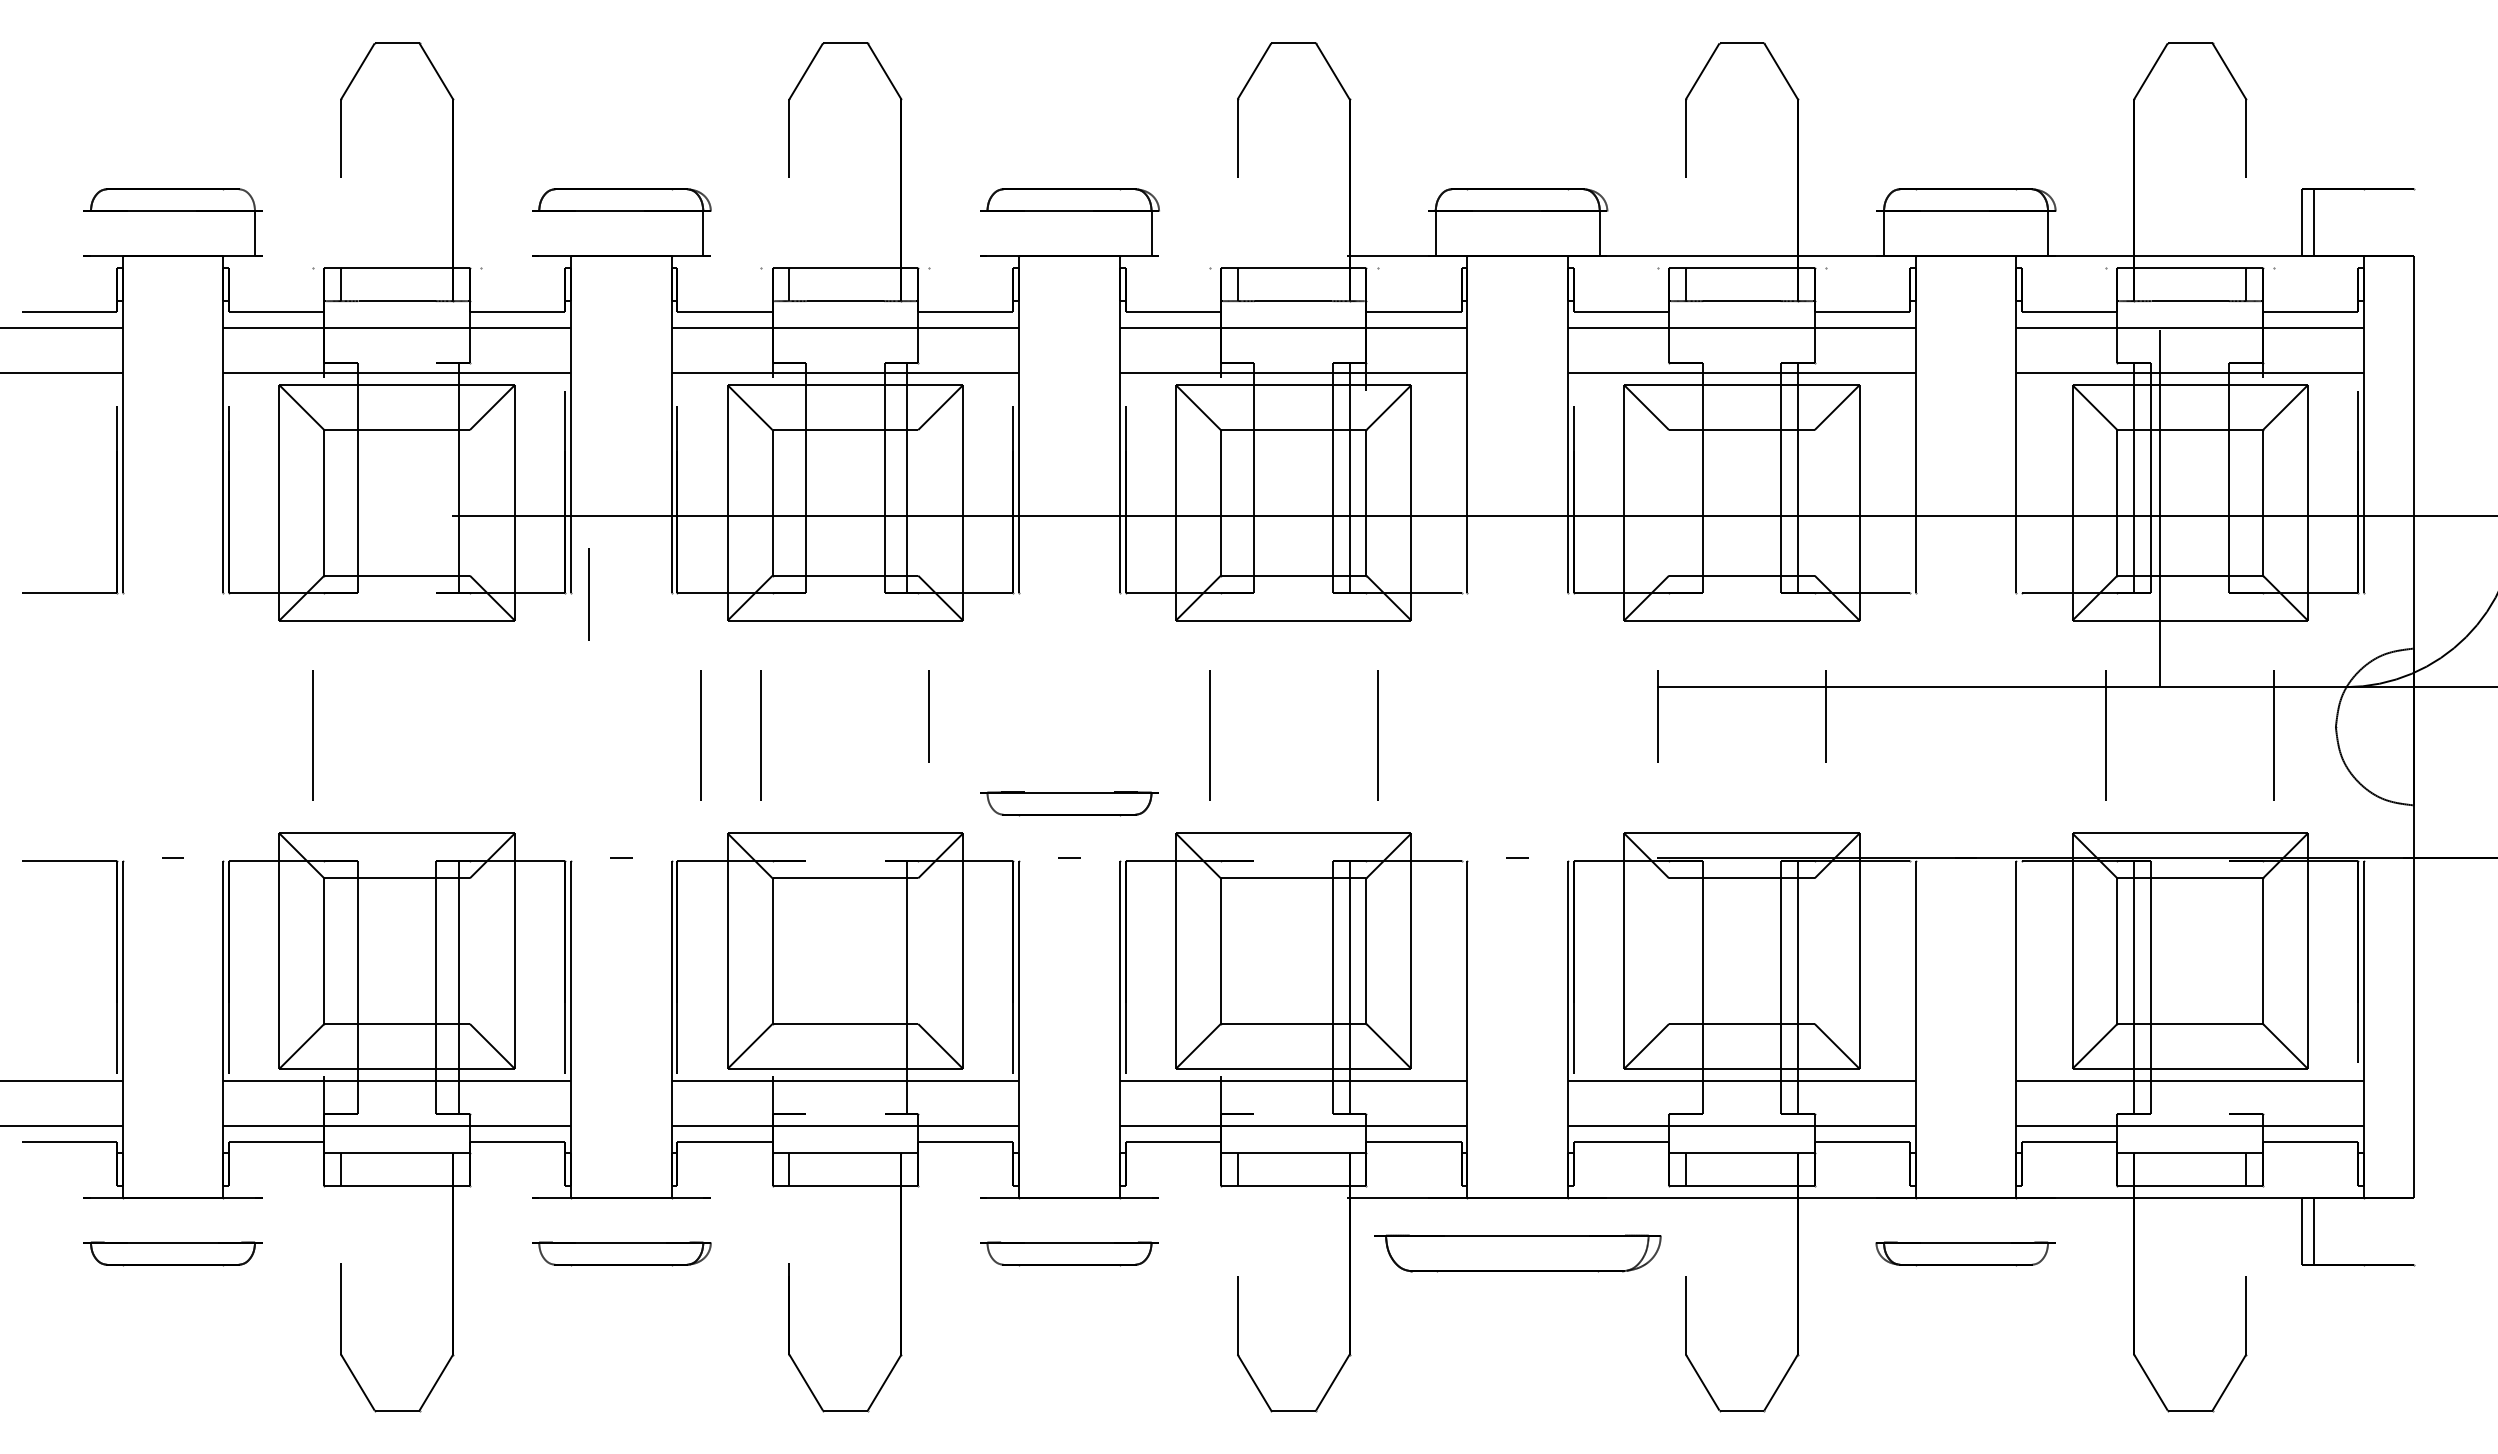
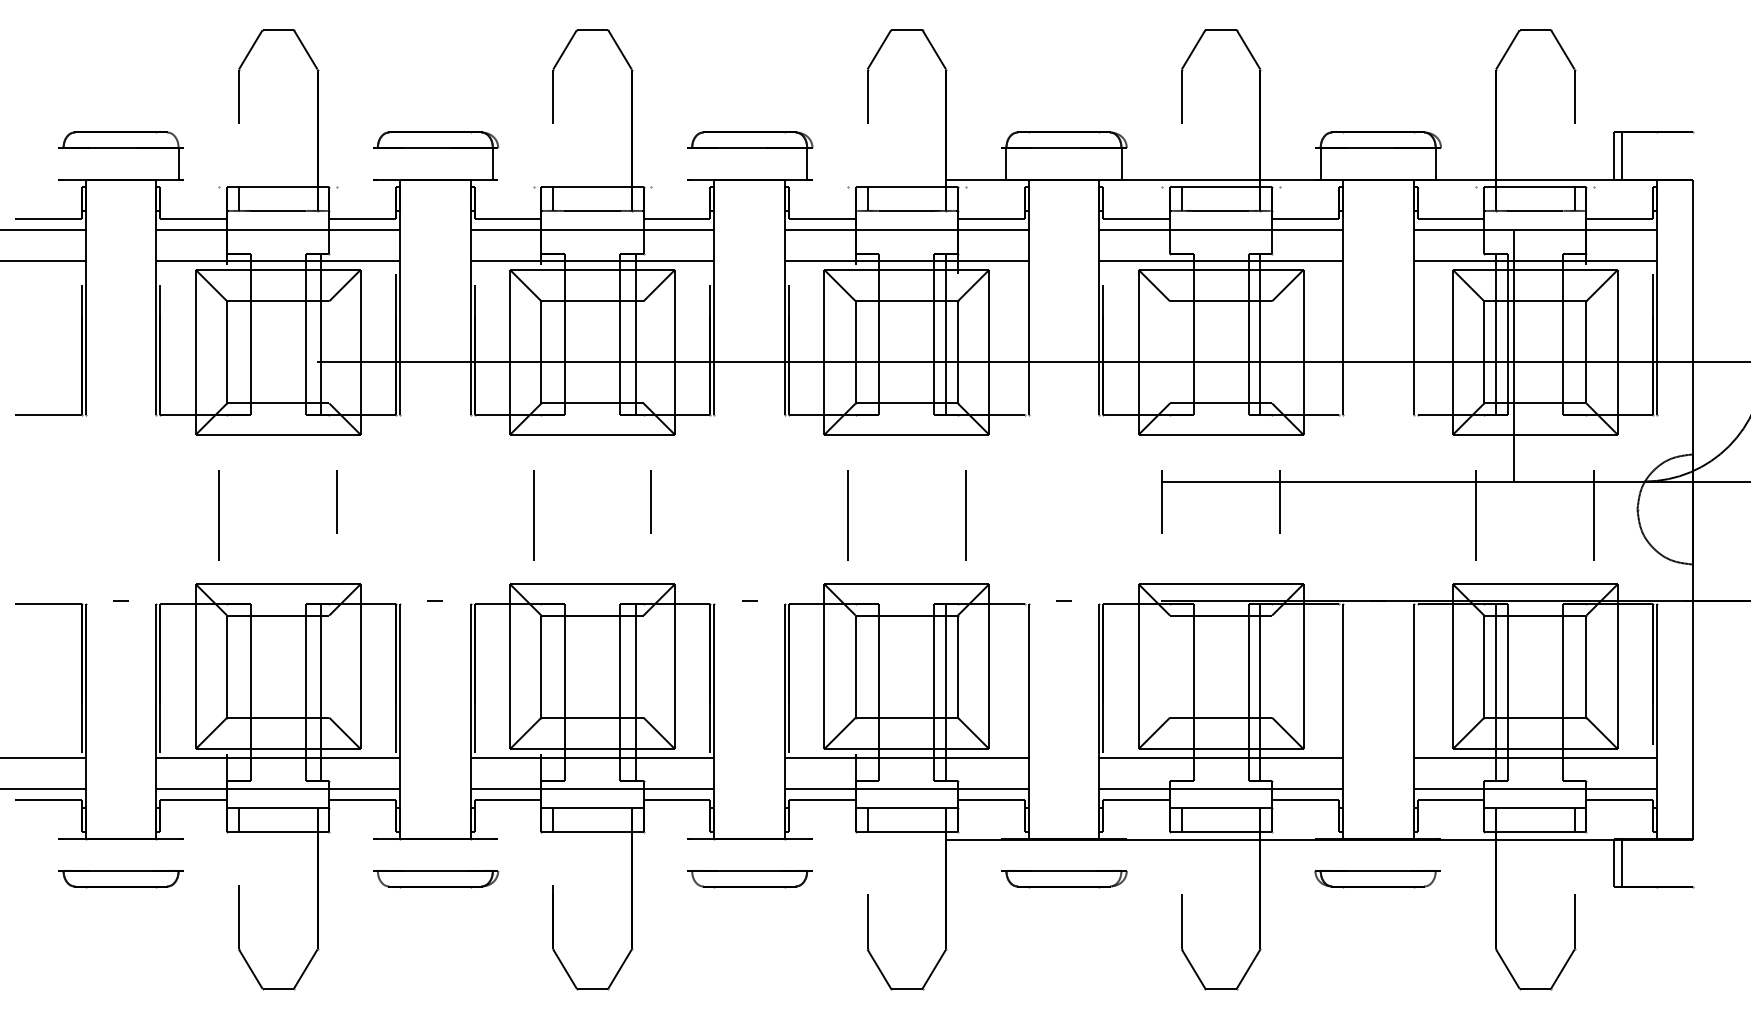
line: (436, 477) -> (305, 334), added
line: (588, 594) -> (336, 502), moved
line: (700, 735) -> (490, 515), removed
part: (1069, 803) -> (749, 563), removed
line: (806, 987) -> (565, 692), added
line: (884, 987) -> (619, 692), added
line: (1254, 987) -> (879, 692), added
line: (2229, 987) -> (1562, 692), added
part: (1518, 1253) -> (1064, 878), size x0.62

